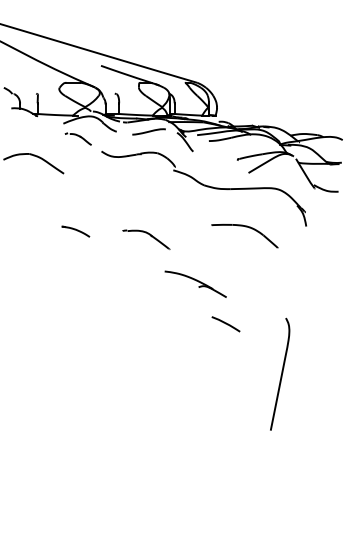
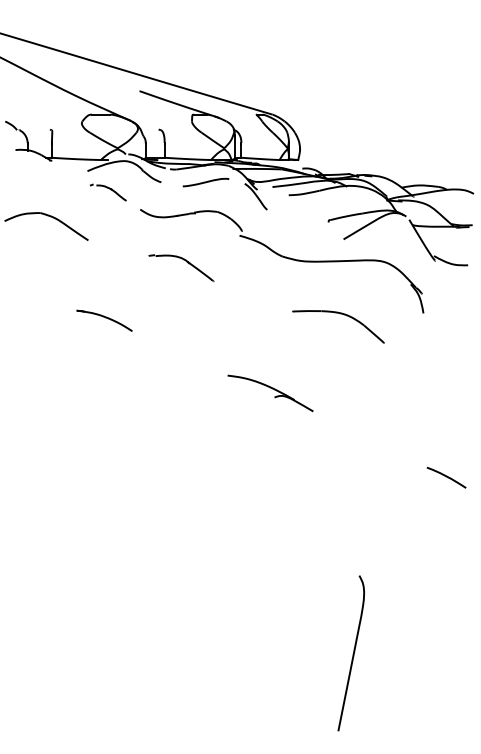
part: (75, 231) -> (104, 320), size x1.43
part: (146, 239) -> (181, 267), moved
line: (225, 324) -> (445, 477), moved
curve: (281, 373) -> (353, 652), moved

